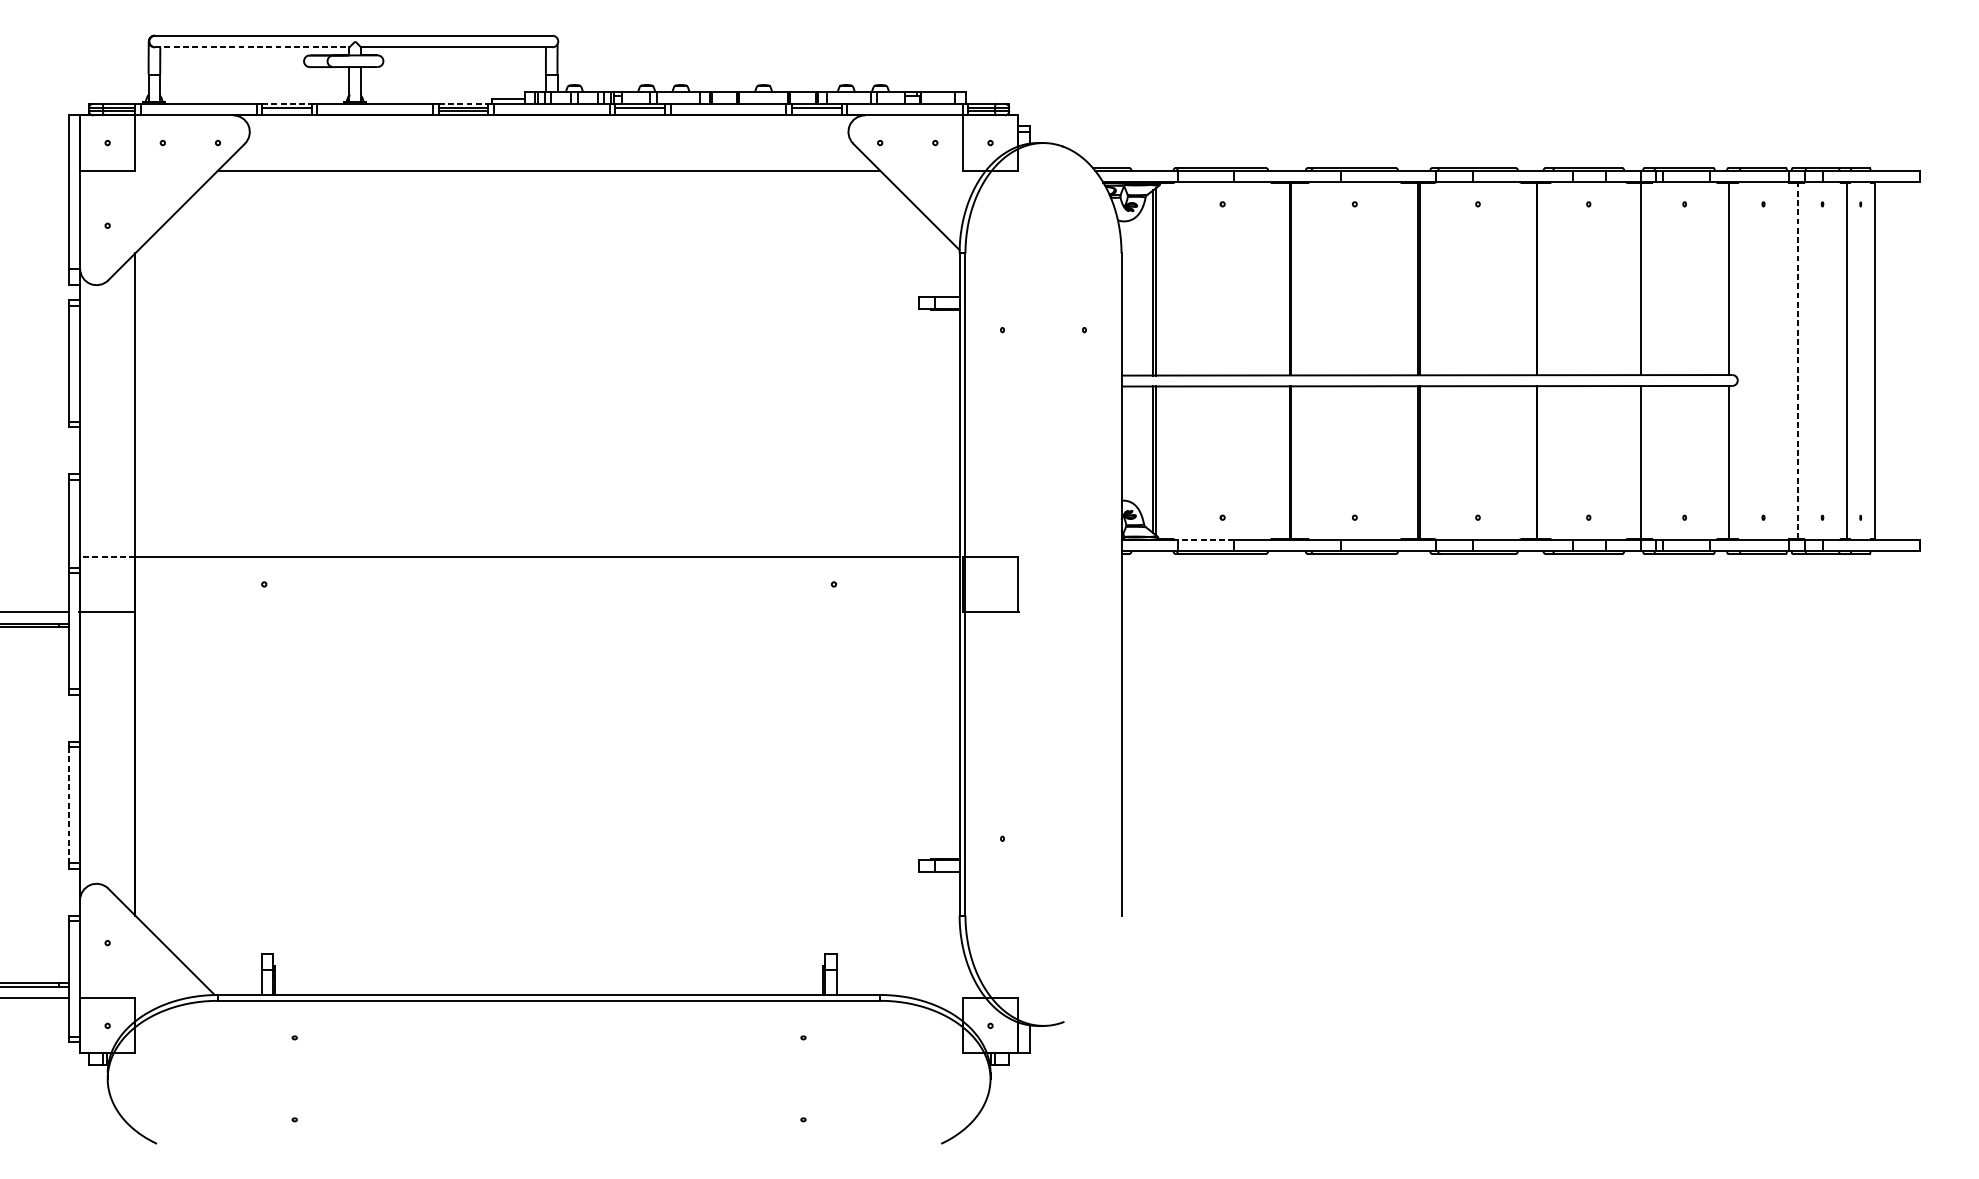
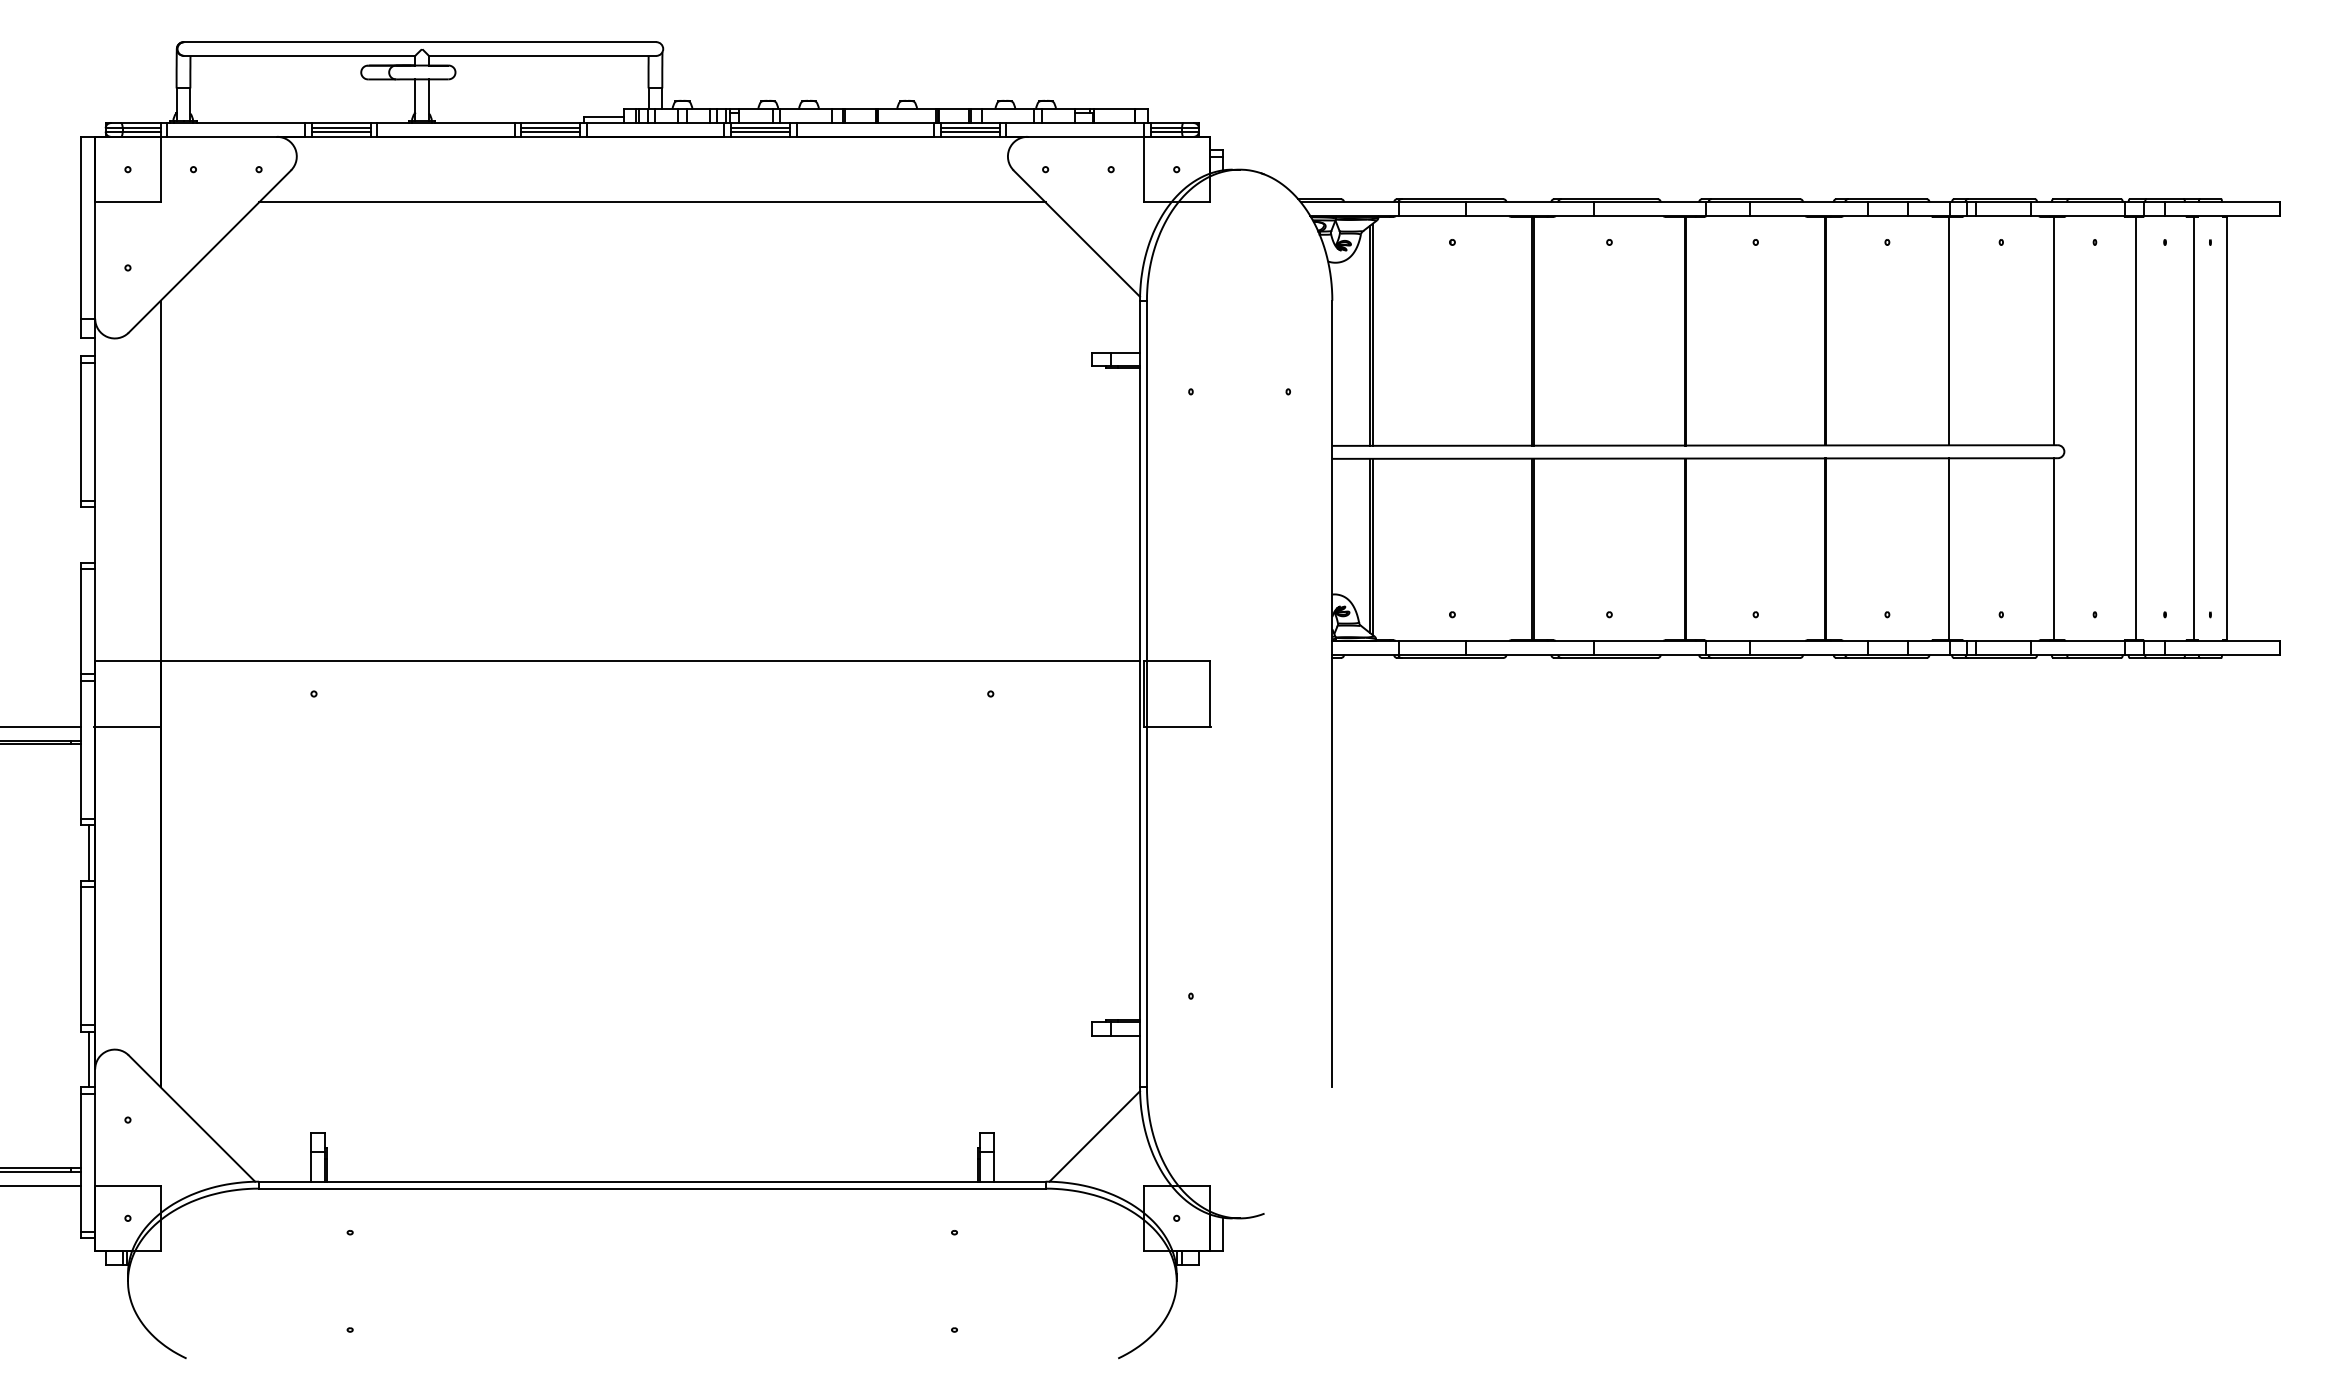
line: (252, 46) -> (300, 55), dashed -> solid
line: (287, 104) -> (341, 123), dashed -> solid
line: (464, 104) -> (551, 123), dashed -> solid
line: (286, 110) -> (340, 131), added
line: (640, 110) -> (760, 131), added
line: (816, 110) -> (969, 131), added
line: (1797, 360) -> (2135, 428), dashed -> solid
line: (1205, 539) -> (1432, 640), dashed -> solid
line: (107, 557) -> (127, 661), dashed -> solid
line: (75, 717) -> (89, 852), added
line: (68, 805) -> (81, 956), dashed -> solid
line: (75, 892) -> (89, 1059), added
line: (921, 956) -> (1094, 1136), added

